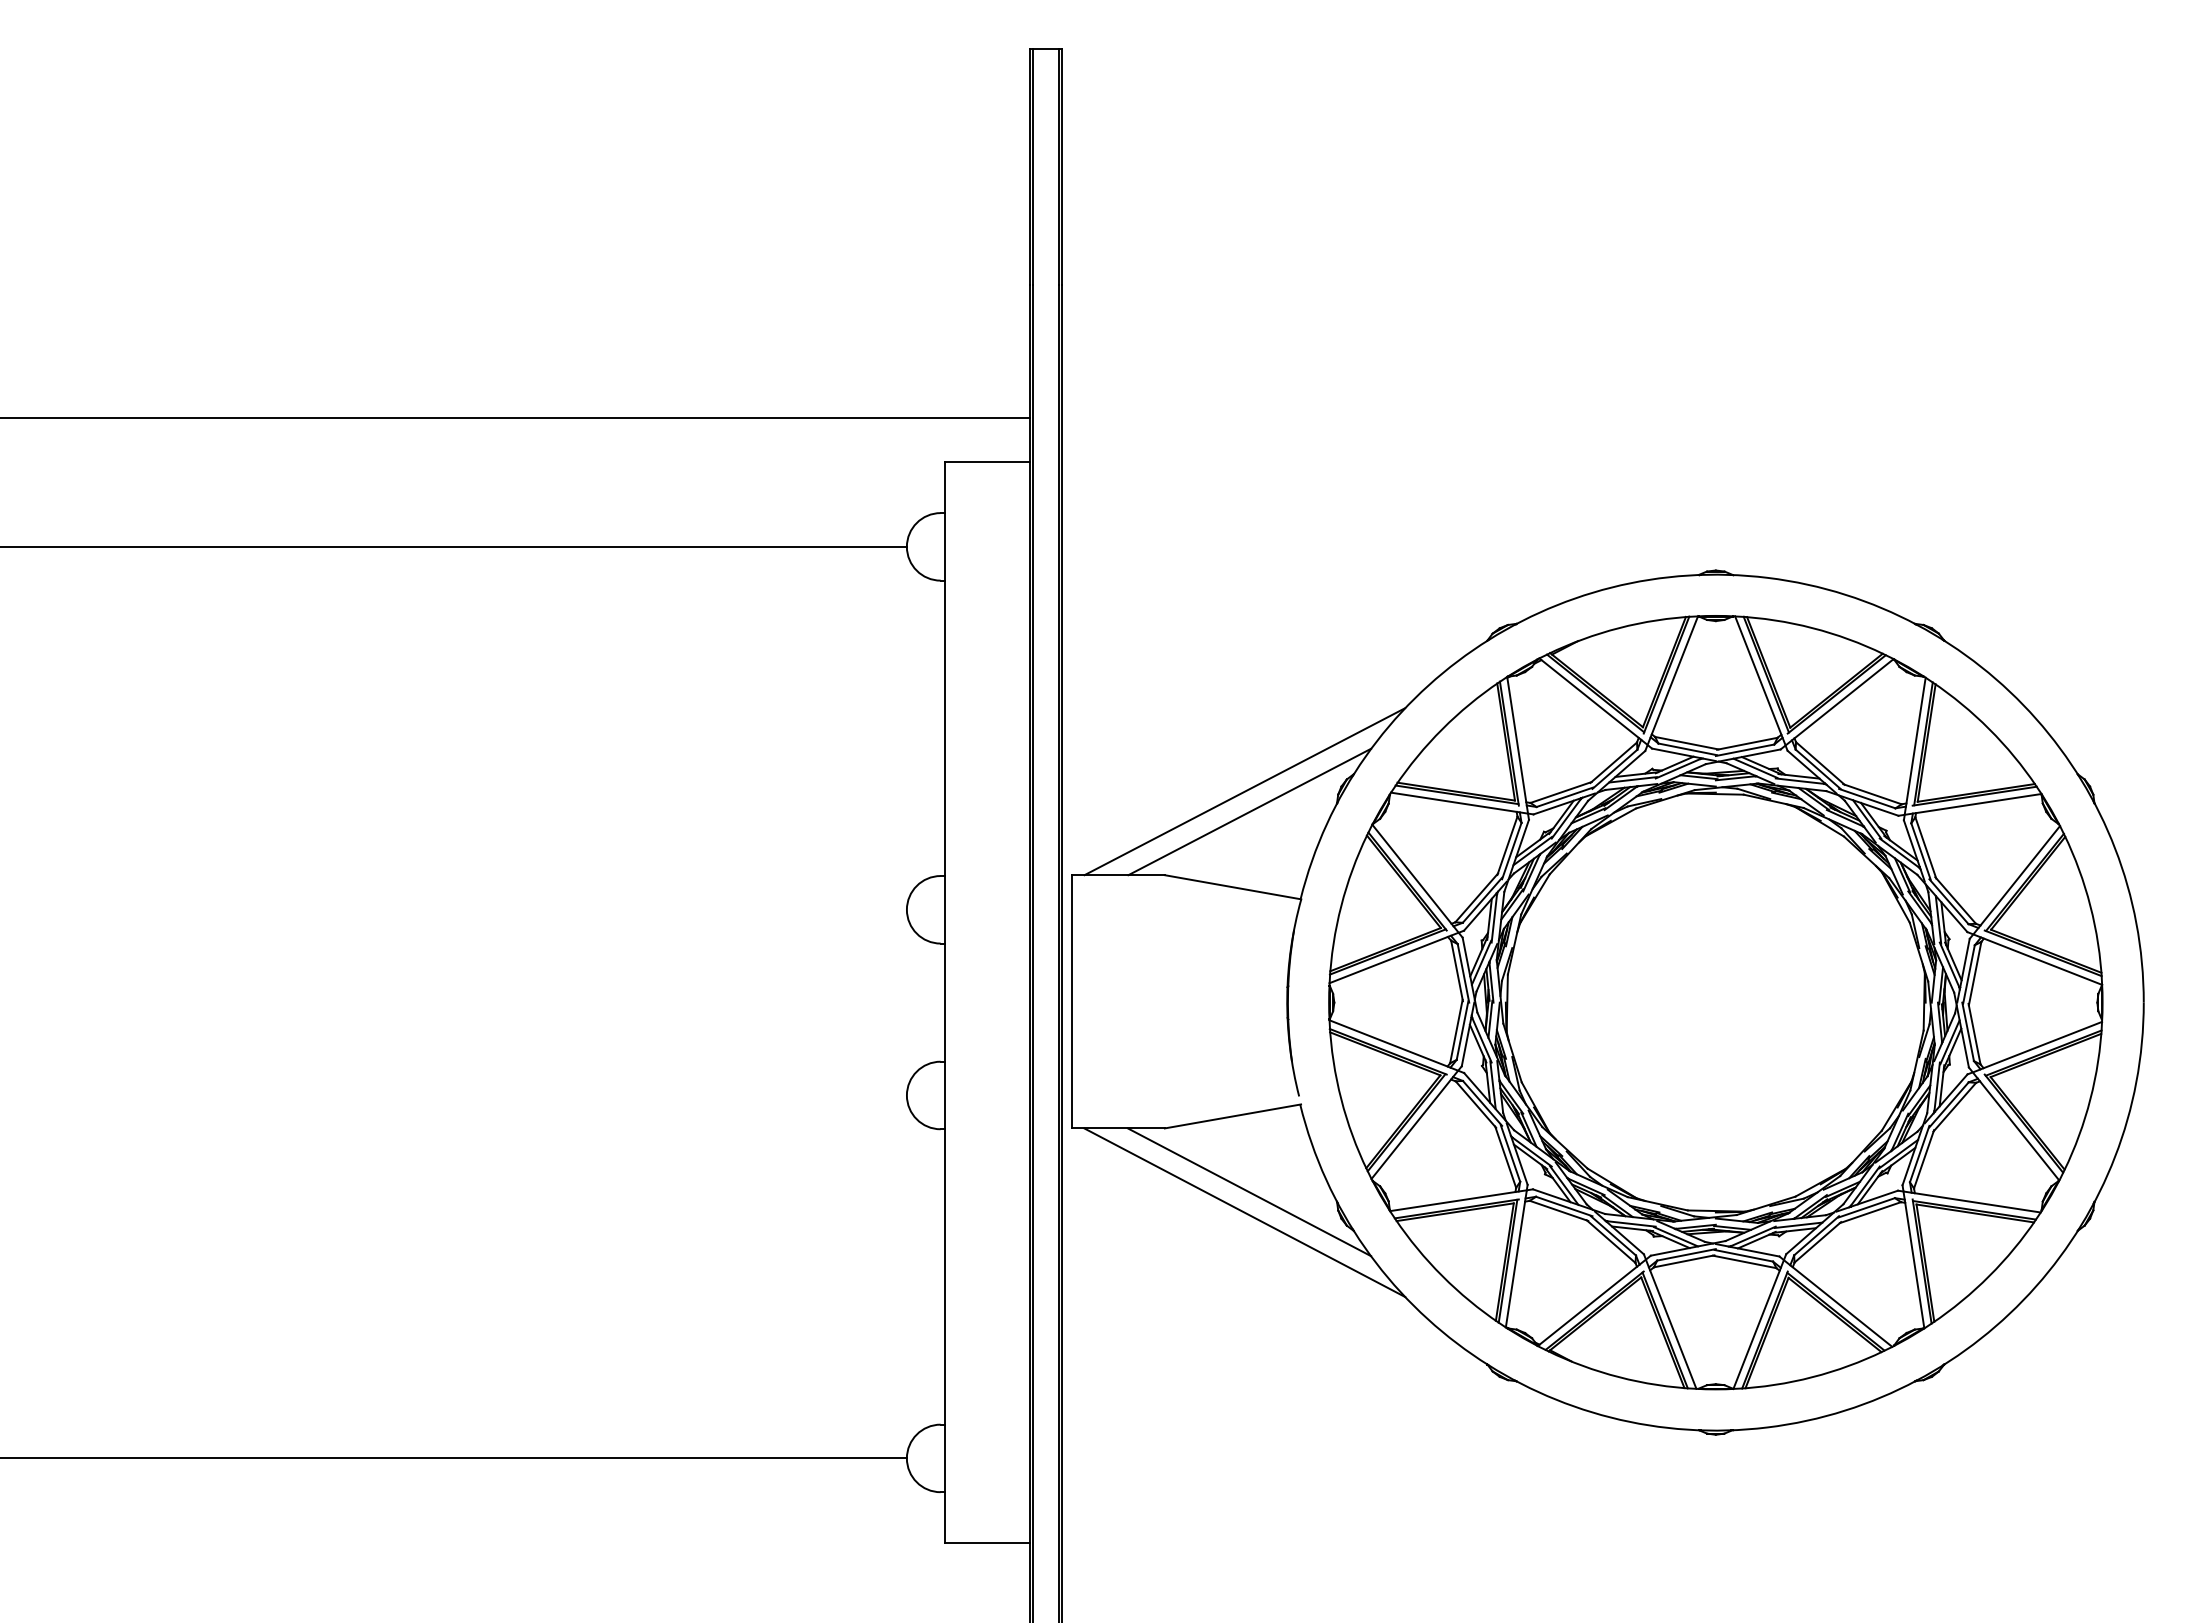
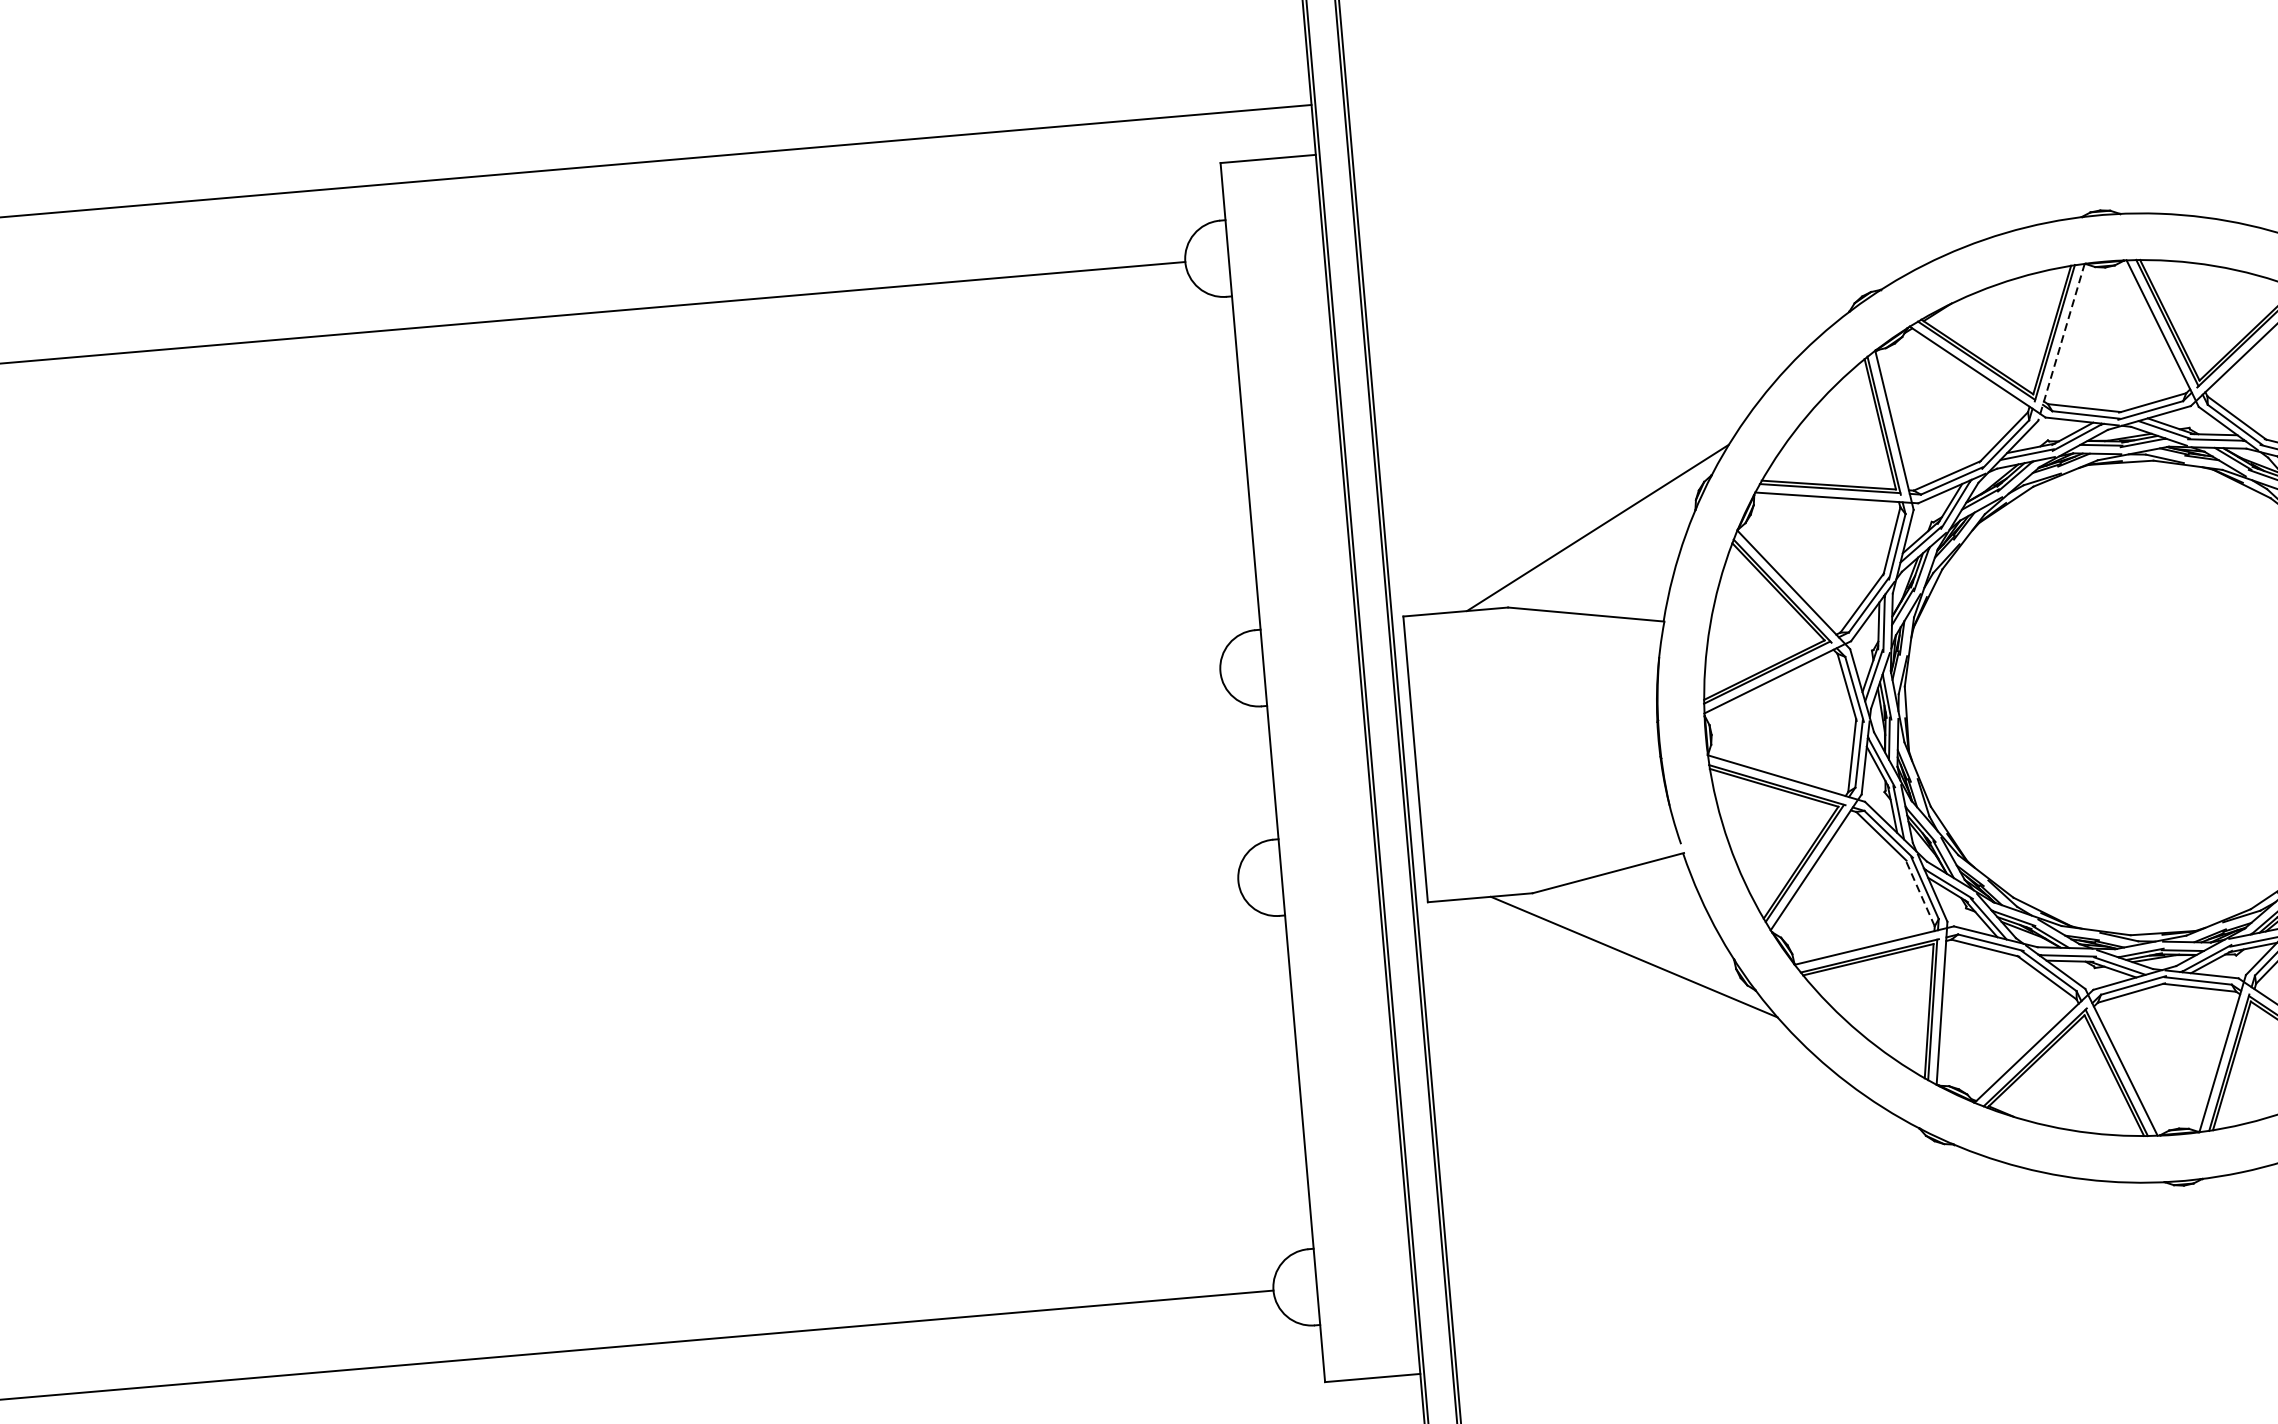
line: (1671, 683) -> (2061, 342), solid -> dashed
line: (1244, 791) -> (1589, 505), removed
line: (1505, 1156) -> (1919, 891), solid -> dashed
line: (1244, 1212) -> (1630, 980), removed

